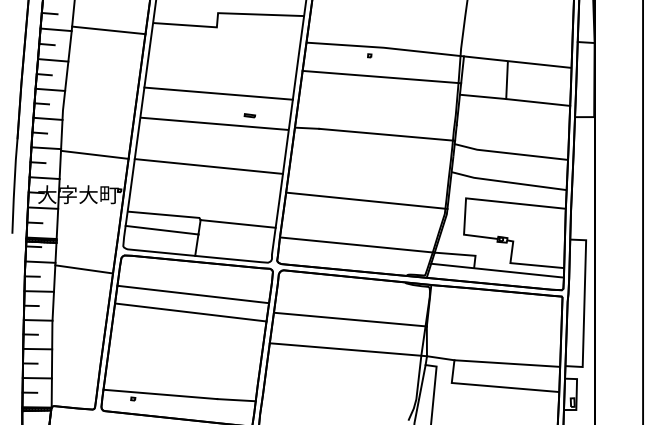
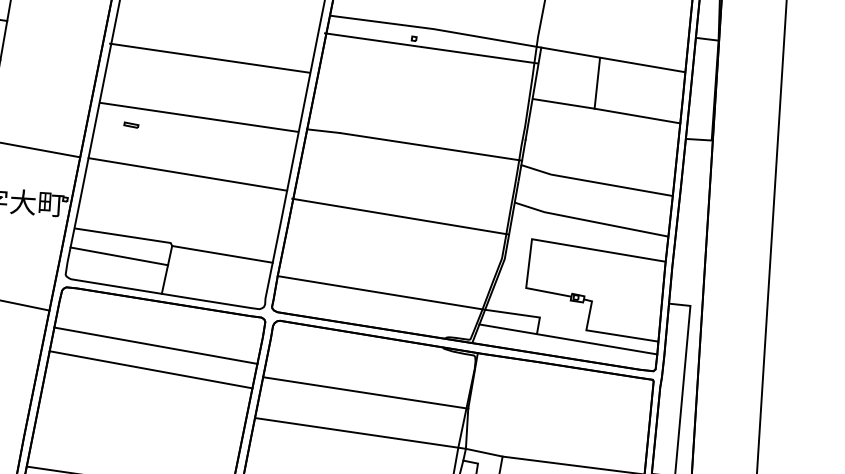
line: (381, 76) -> (430, 47), moved
line: (218, 93) -> (209, 57), moved
part: (249, 115) -> (130, 124), moved
line: (366, 200) -> (400, 216), moved

